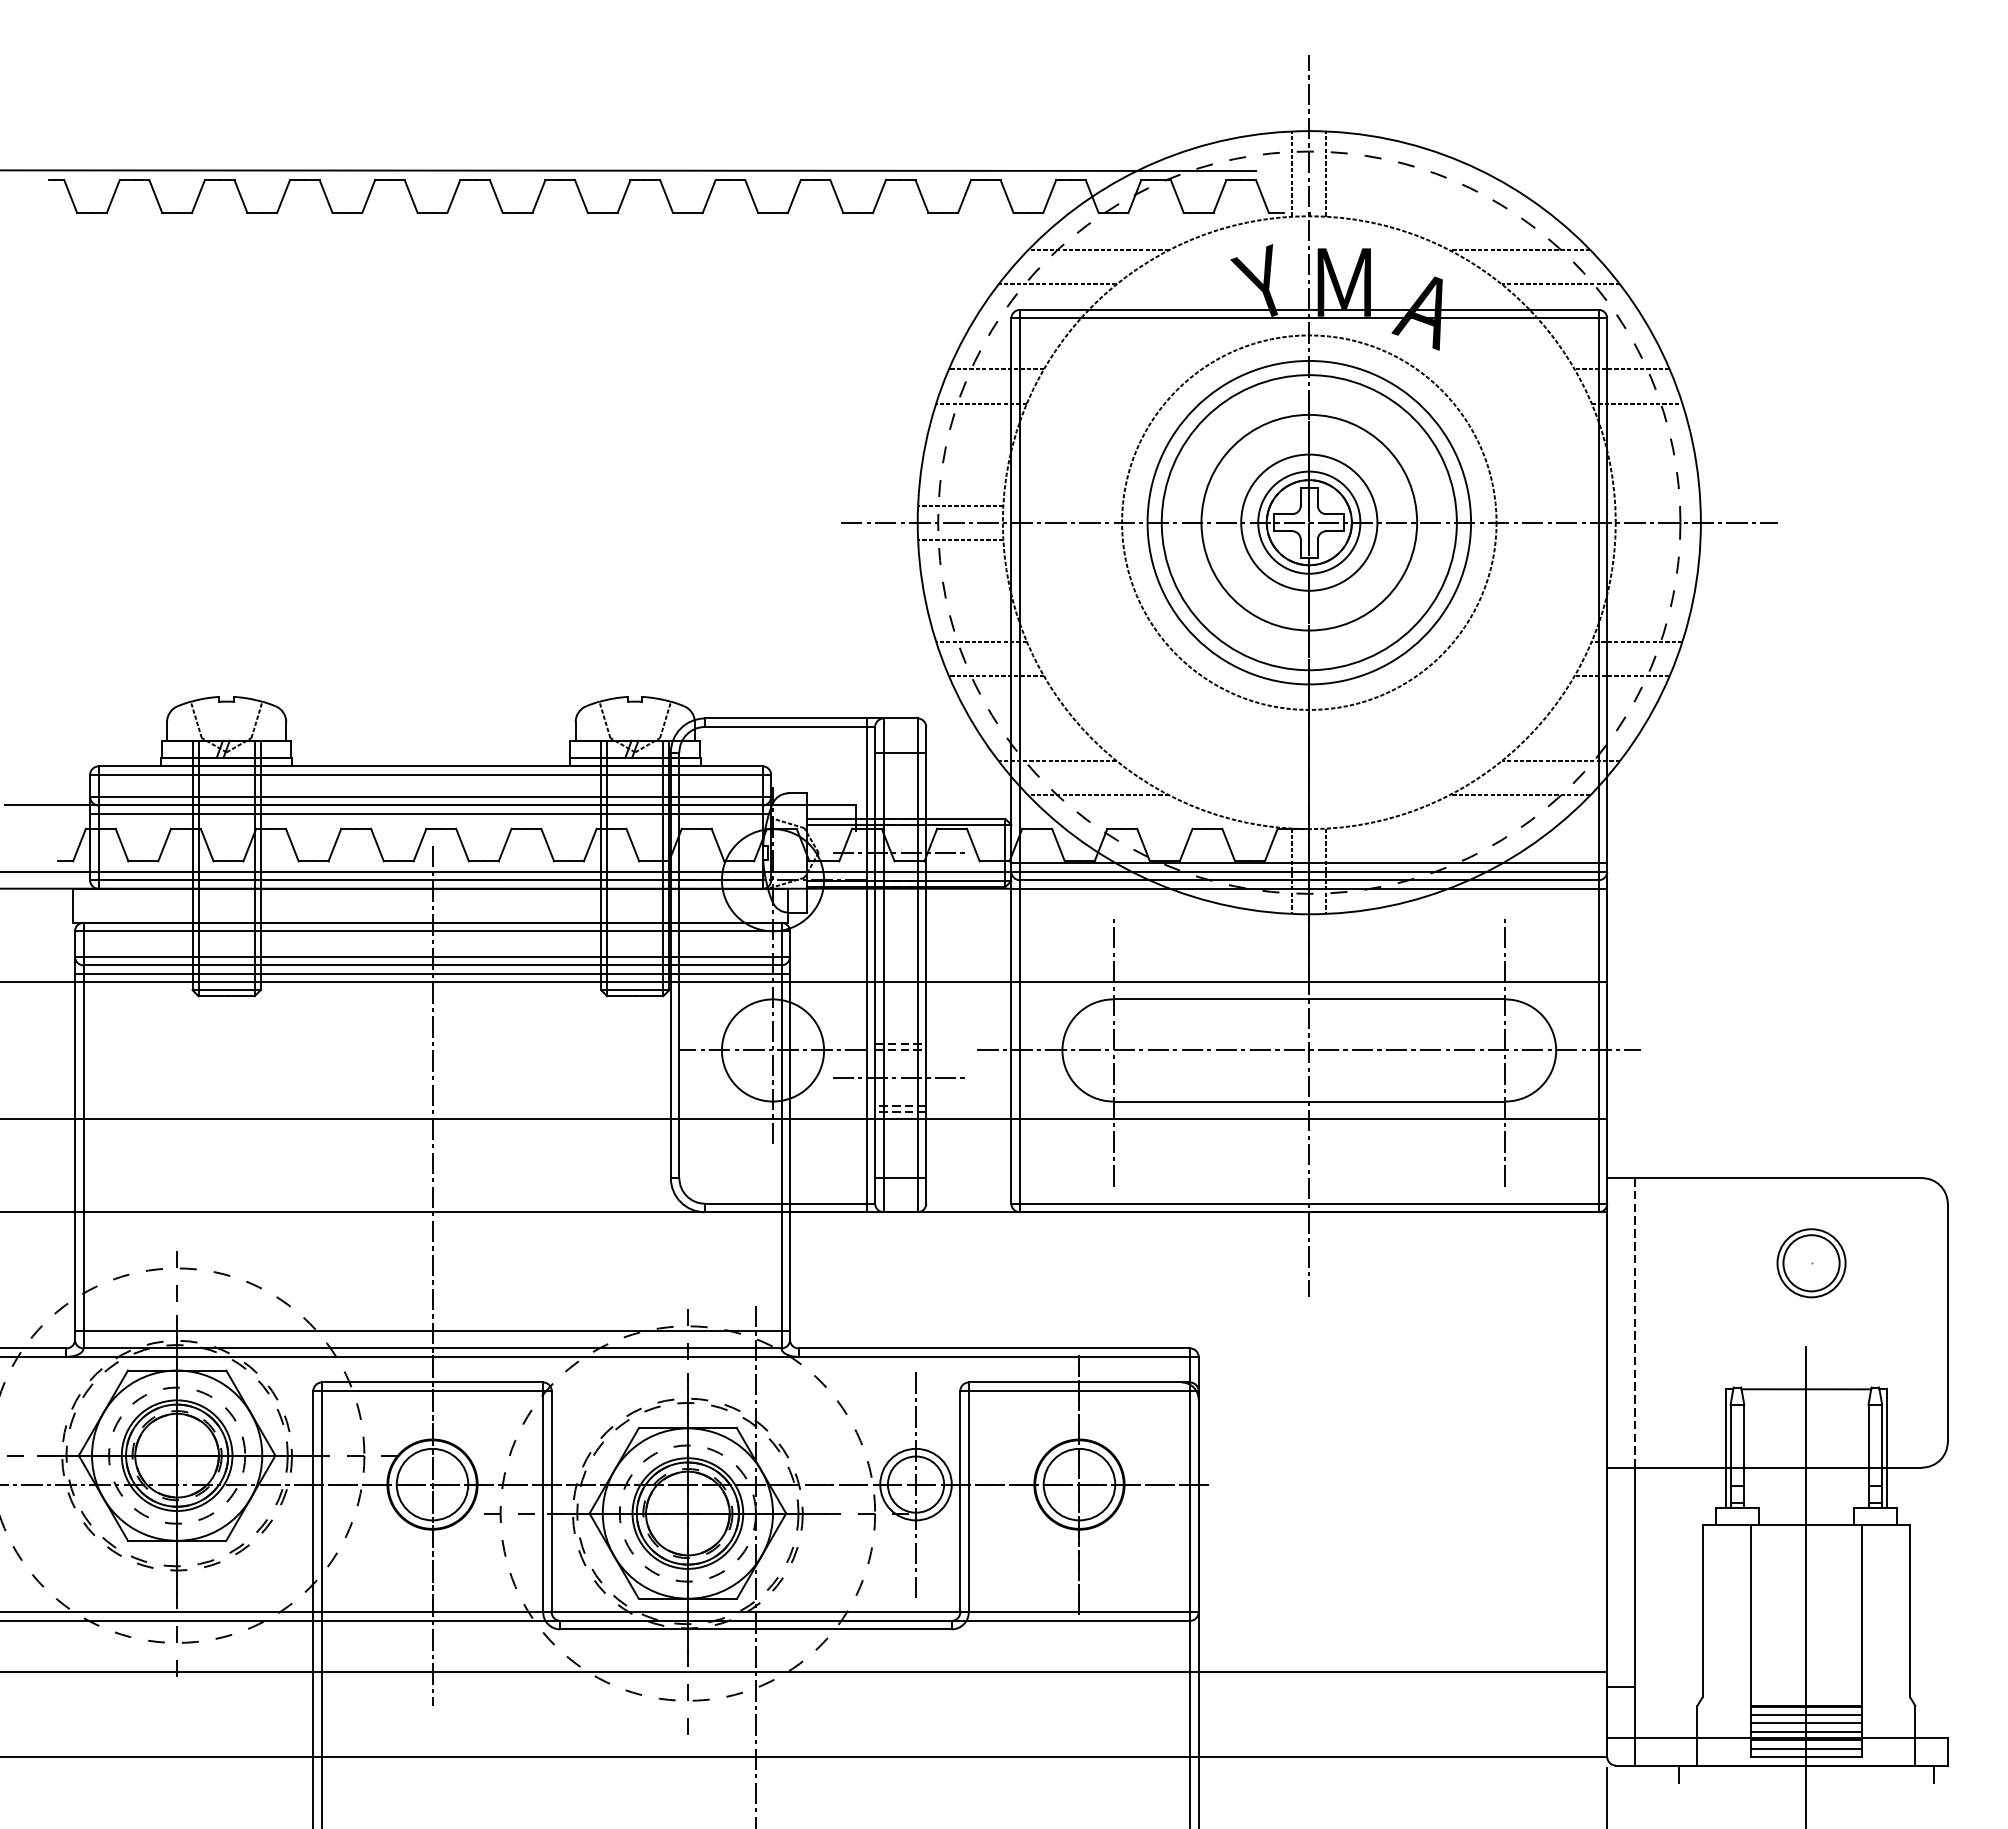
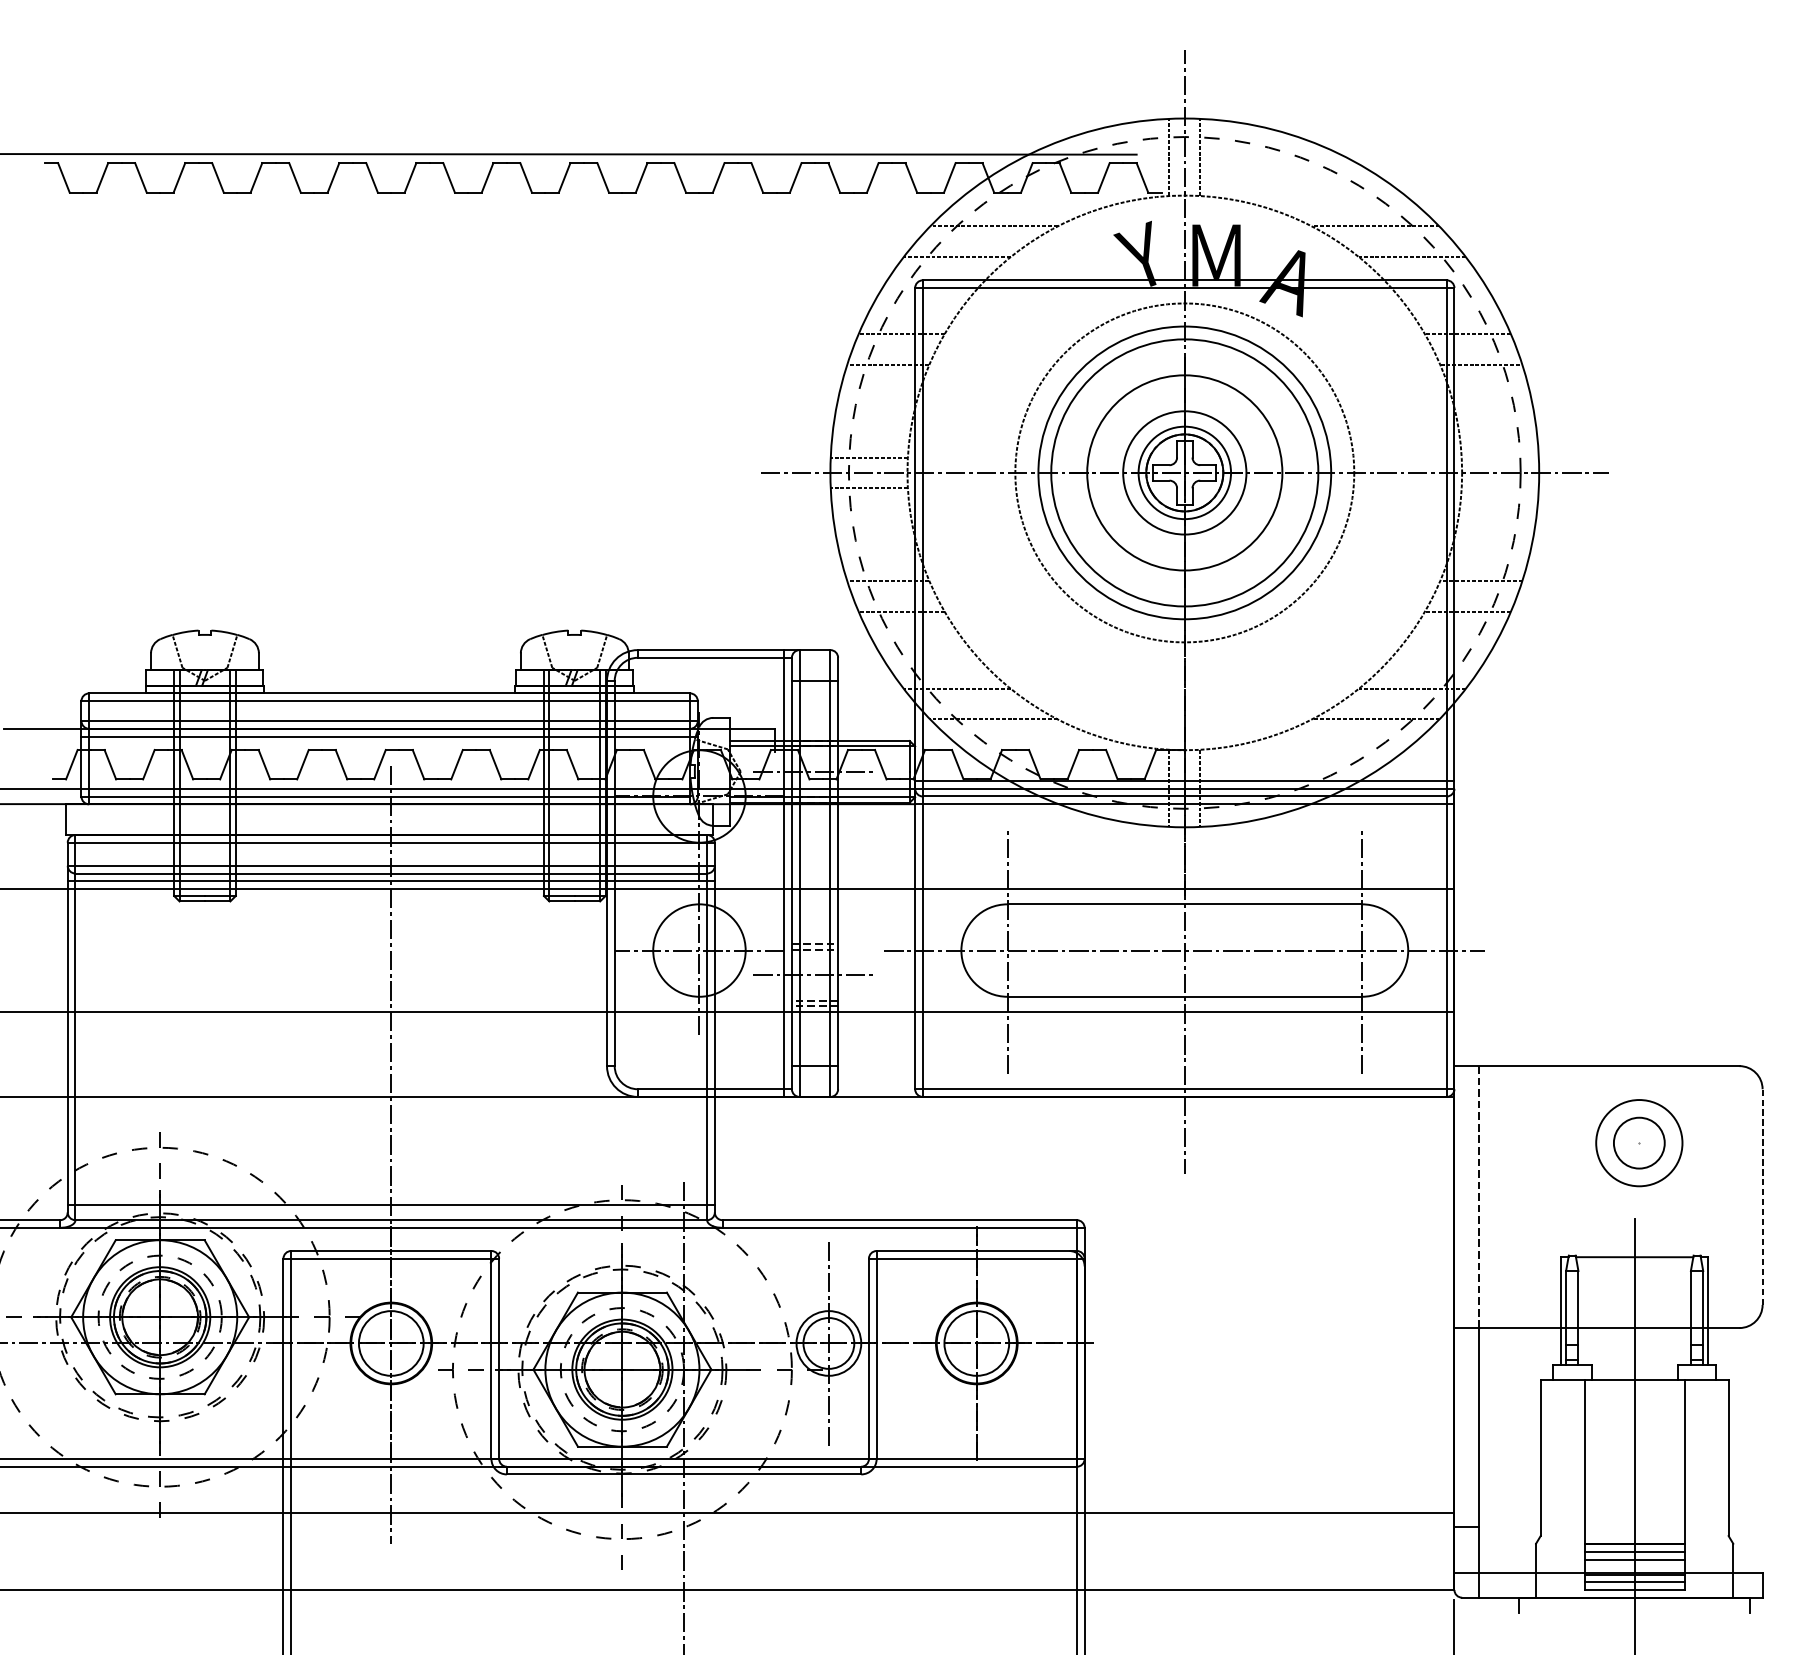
circle: (1811, 1263) -> (1639, 1143), size x1.4
line: (1947, 1322) -> (1762, 1196), solid -> dashed
line: (1806, 1731) -> (1634, 1566), removed

